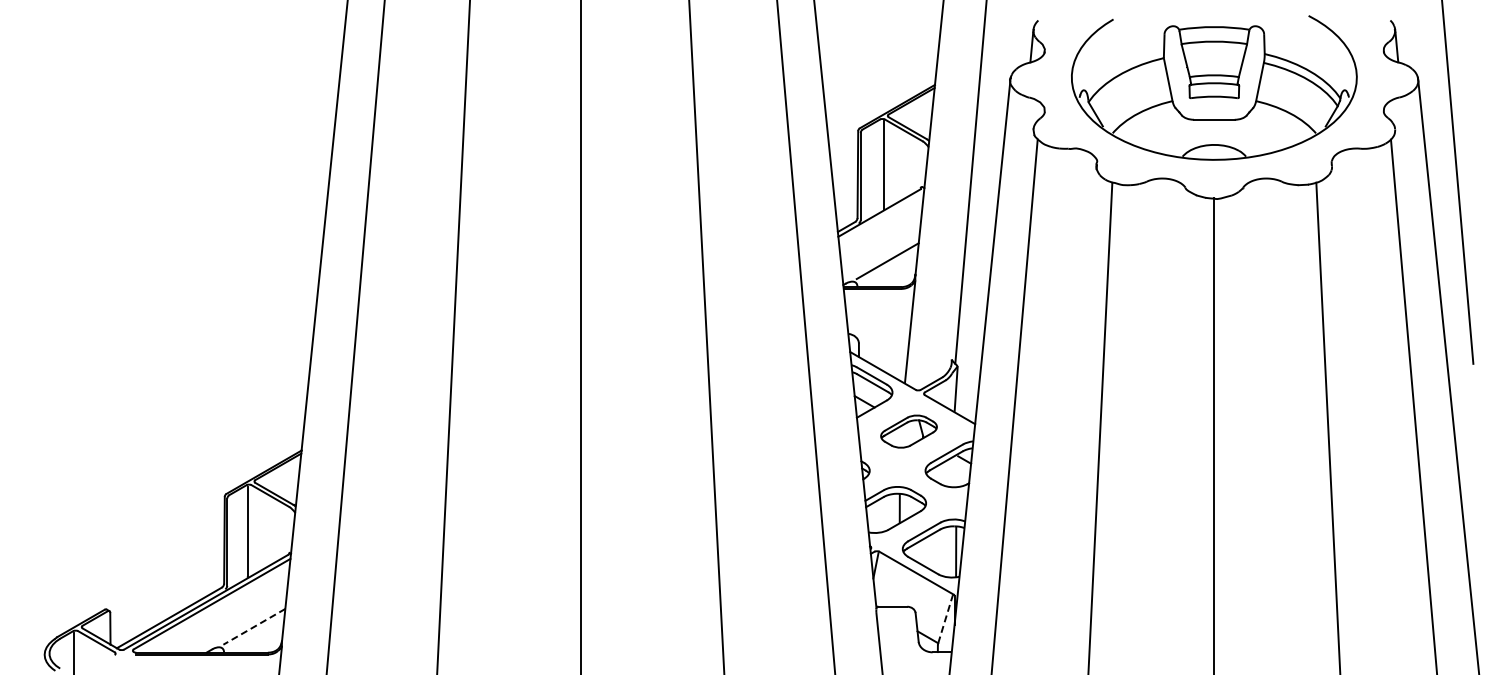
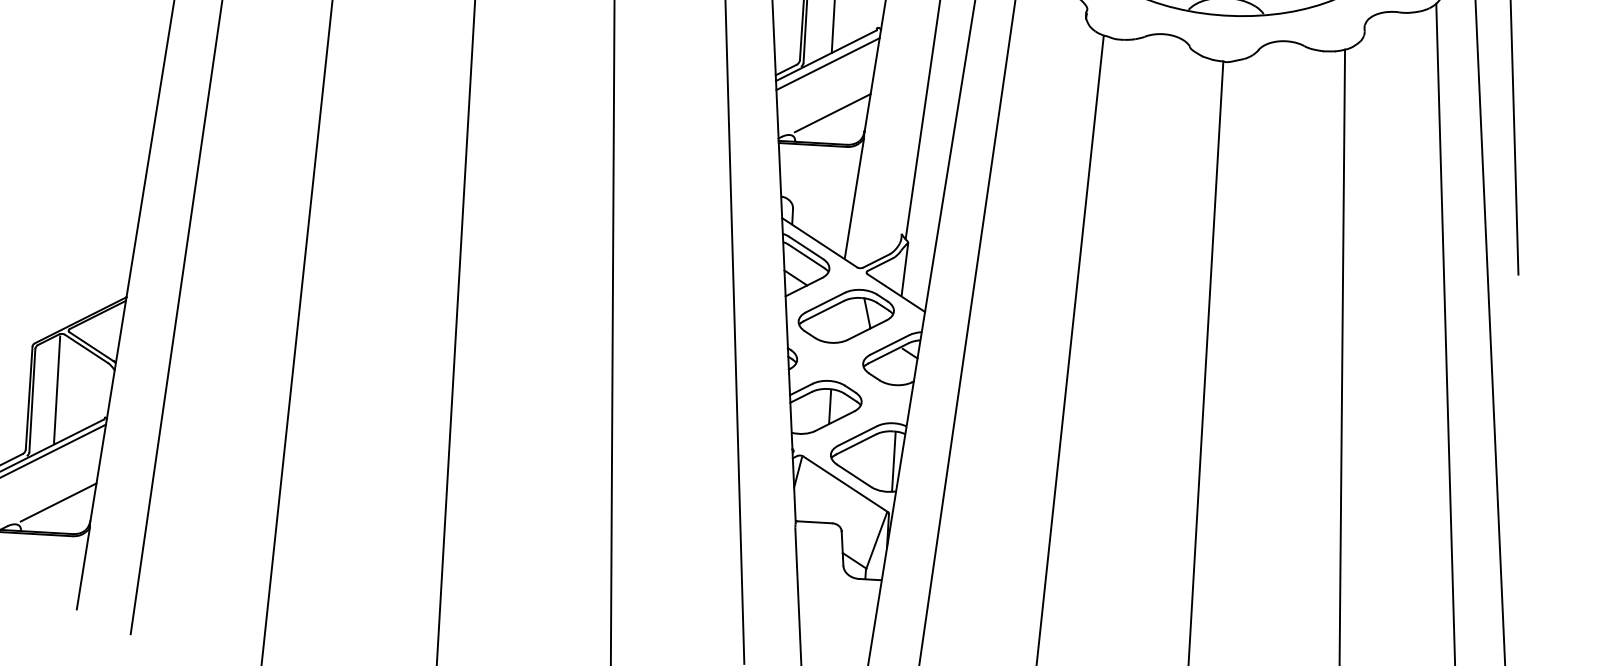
line: (881, 219) -> (828, 63), added
part: (908, 431) -> (845, 316), size x1.43
line: (945, 619) -> (876, 540), dashed -> solid
line: (254, 626) -> (58, 502), dashed -> solid

